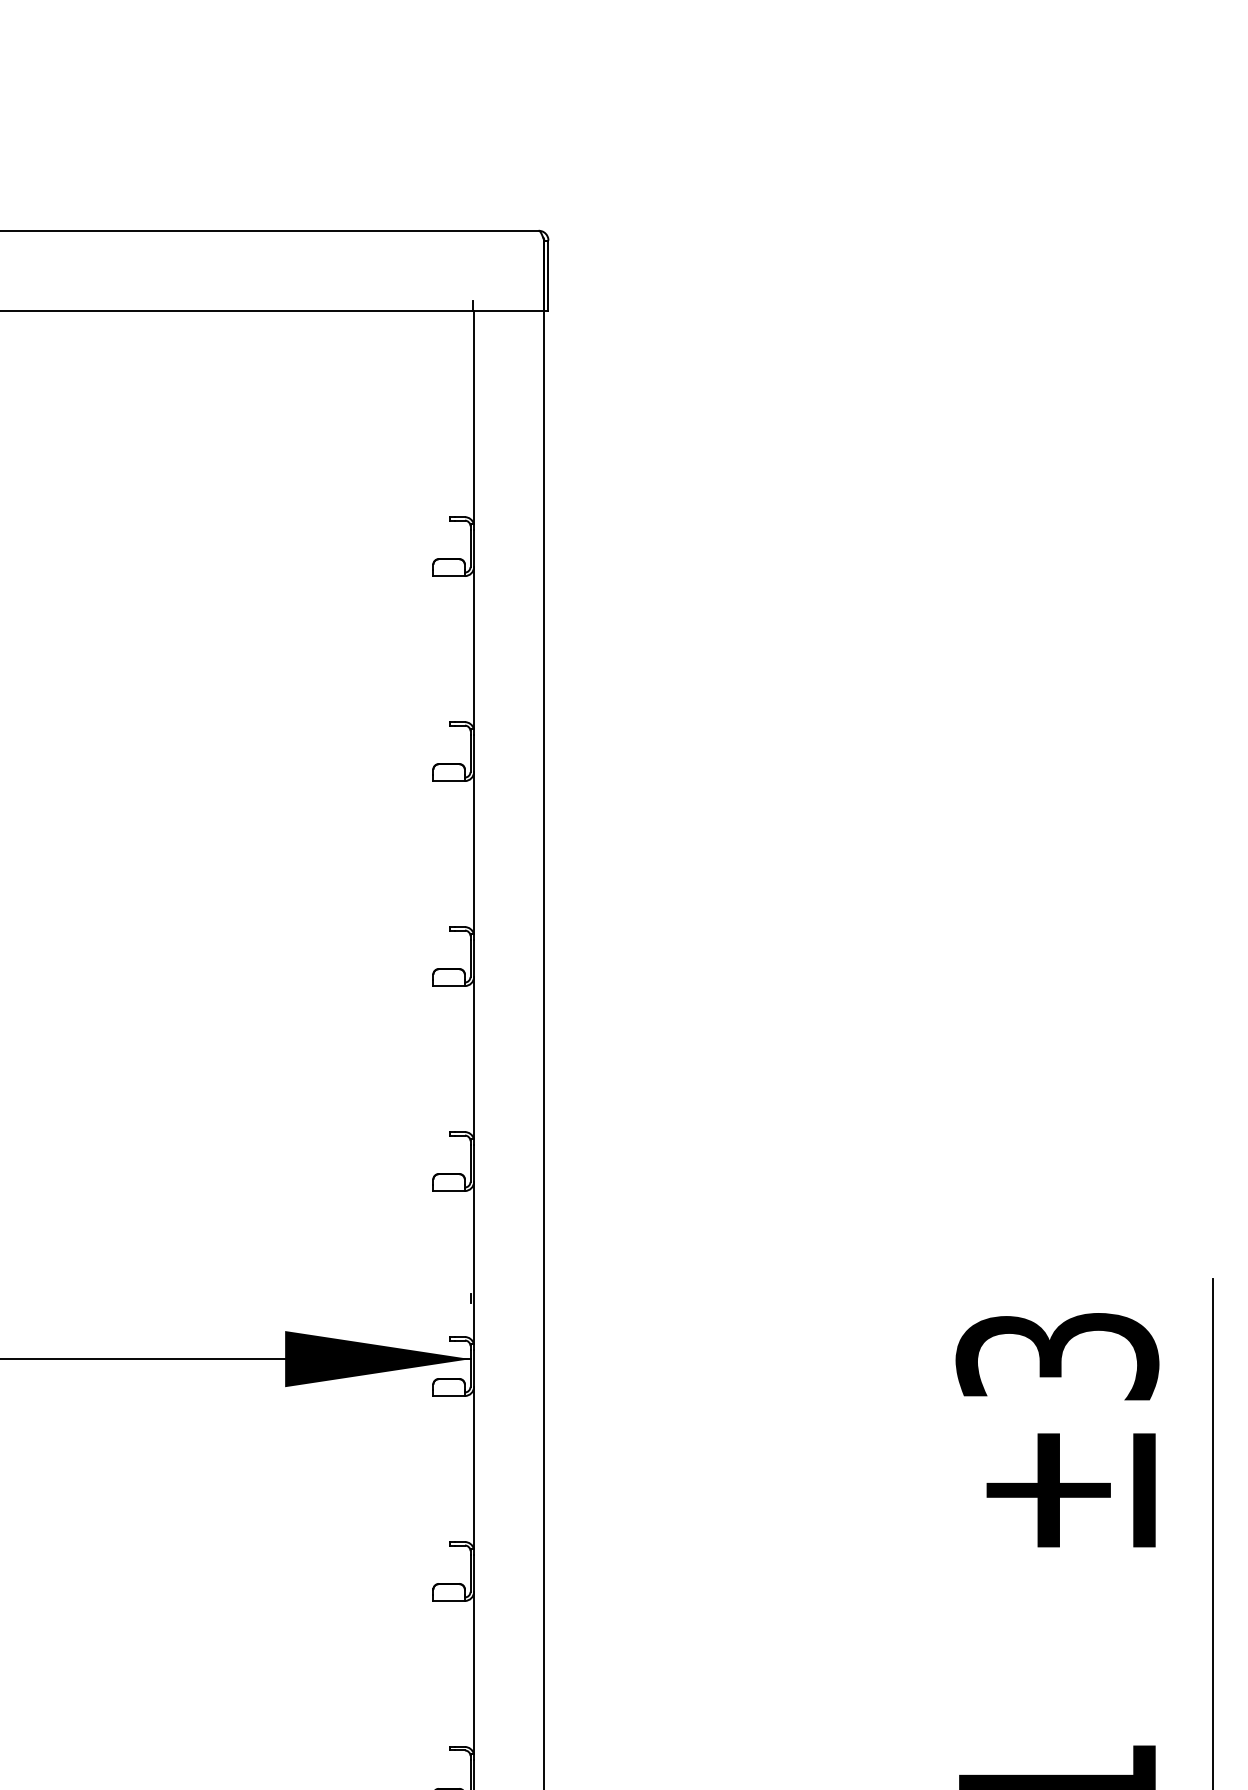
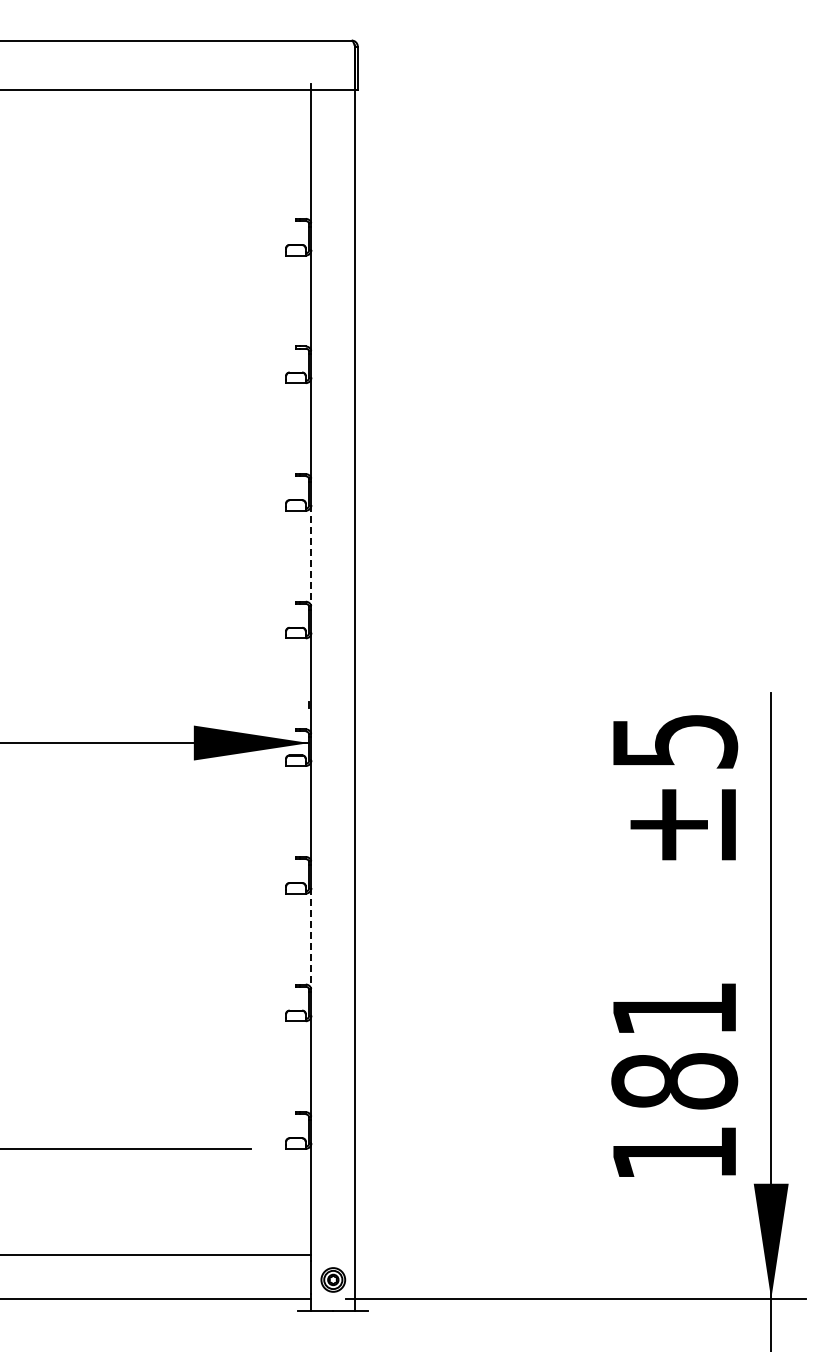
line: (474, 1057) -> (311, 555), solid -> dashed
text: (1057, 1356) -> (674, 741), ±3 -> ±5
line: (474, 1673) -> (311, 938), solid -> dashed

